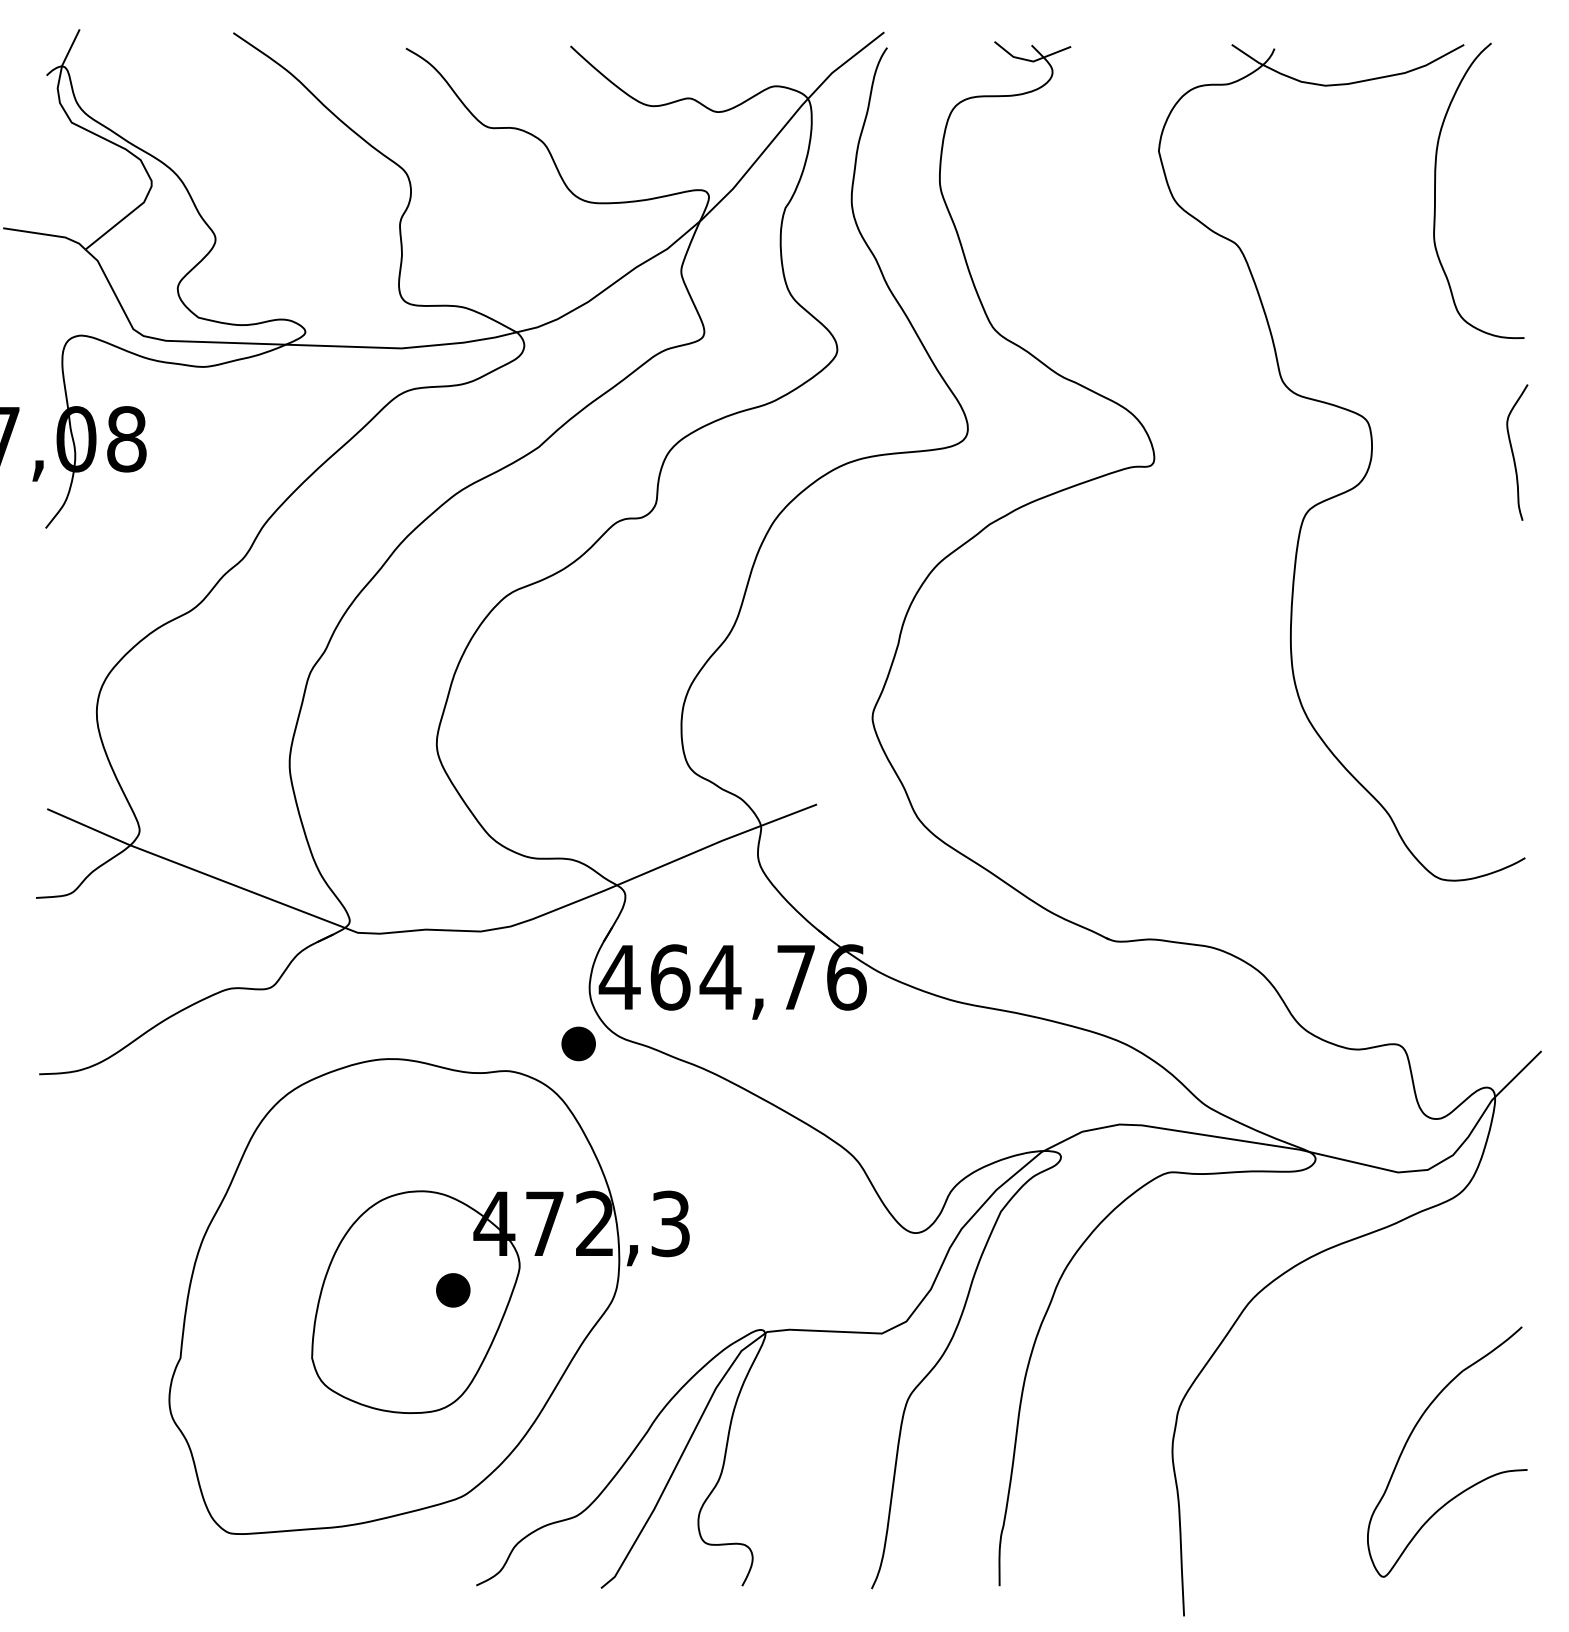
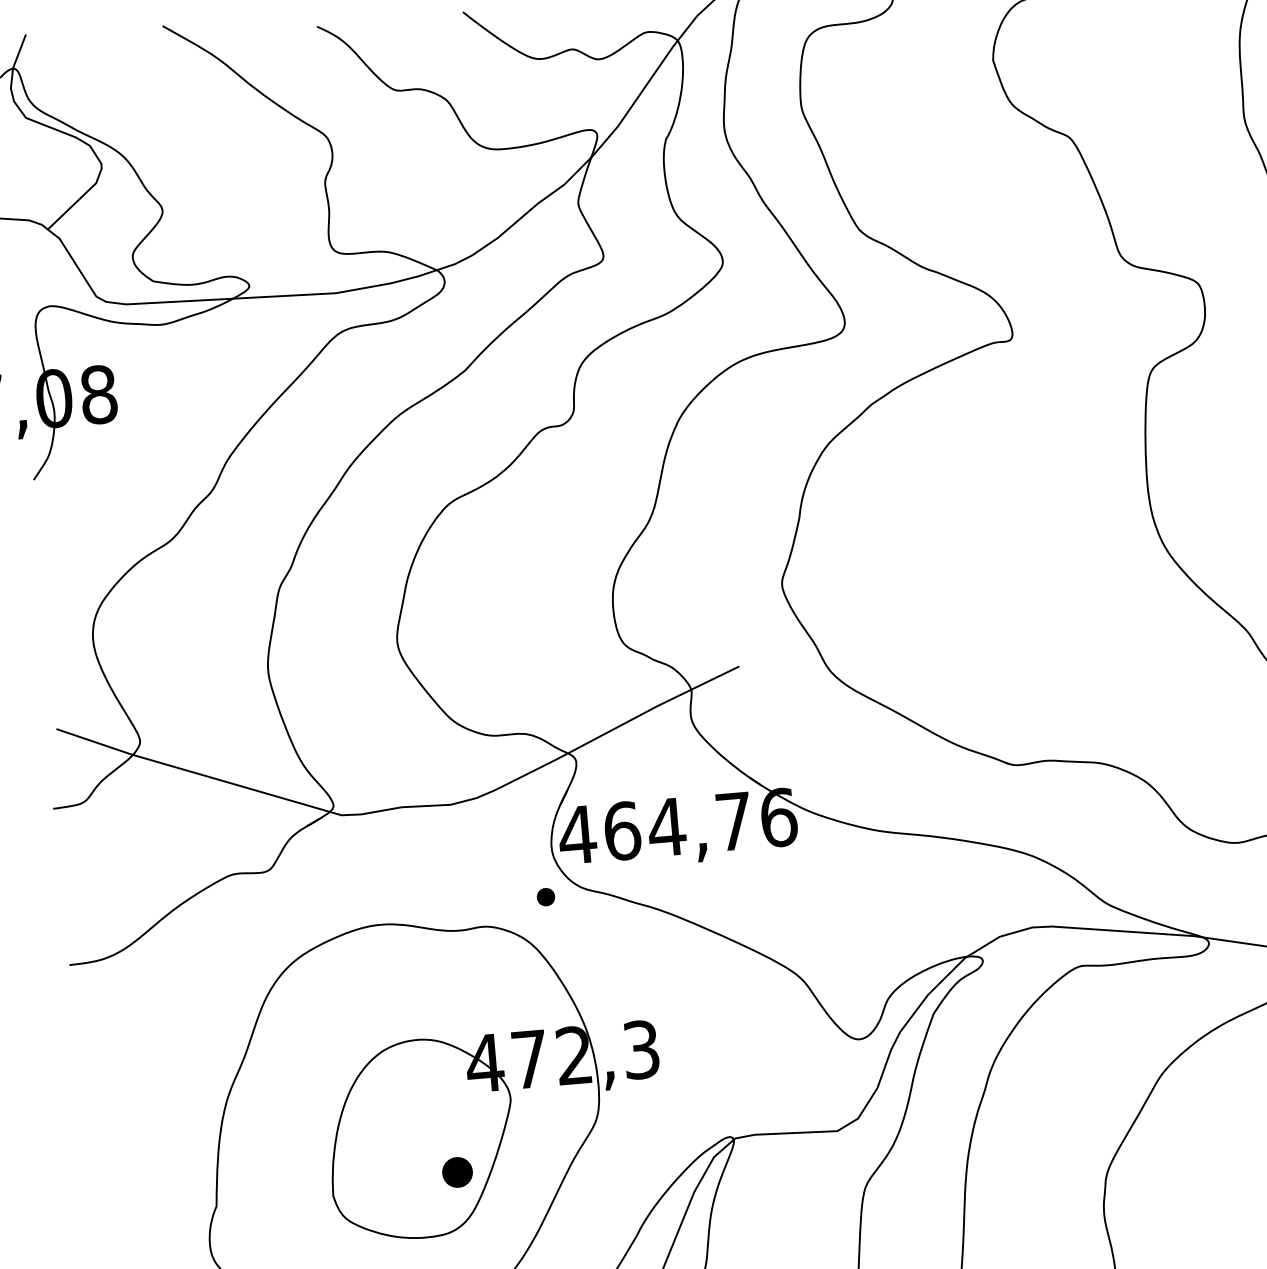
part: (578, 1043) -> (545, 896), size x0.6
part: (453, 1290) -> (457, 1172), moved

